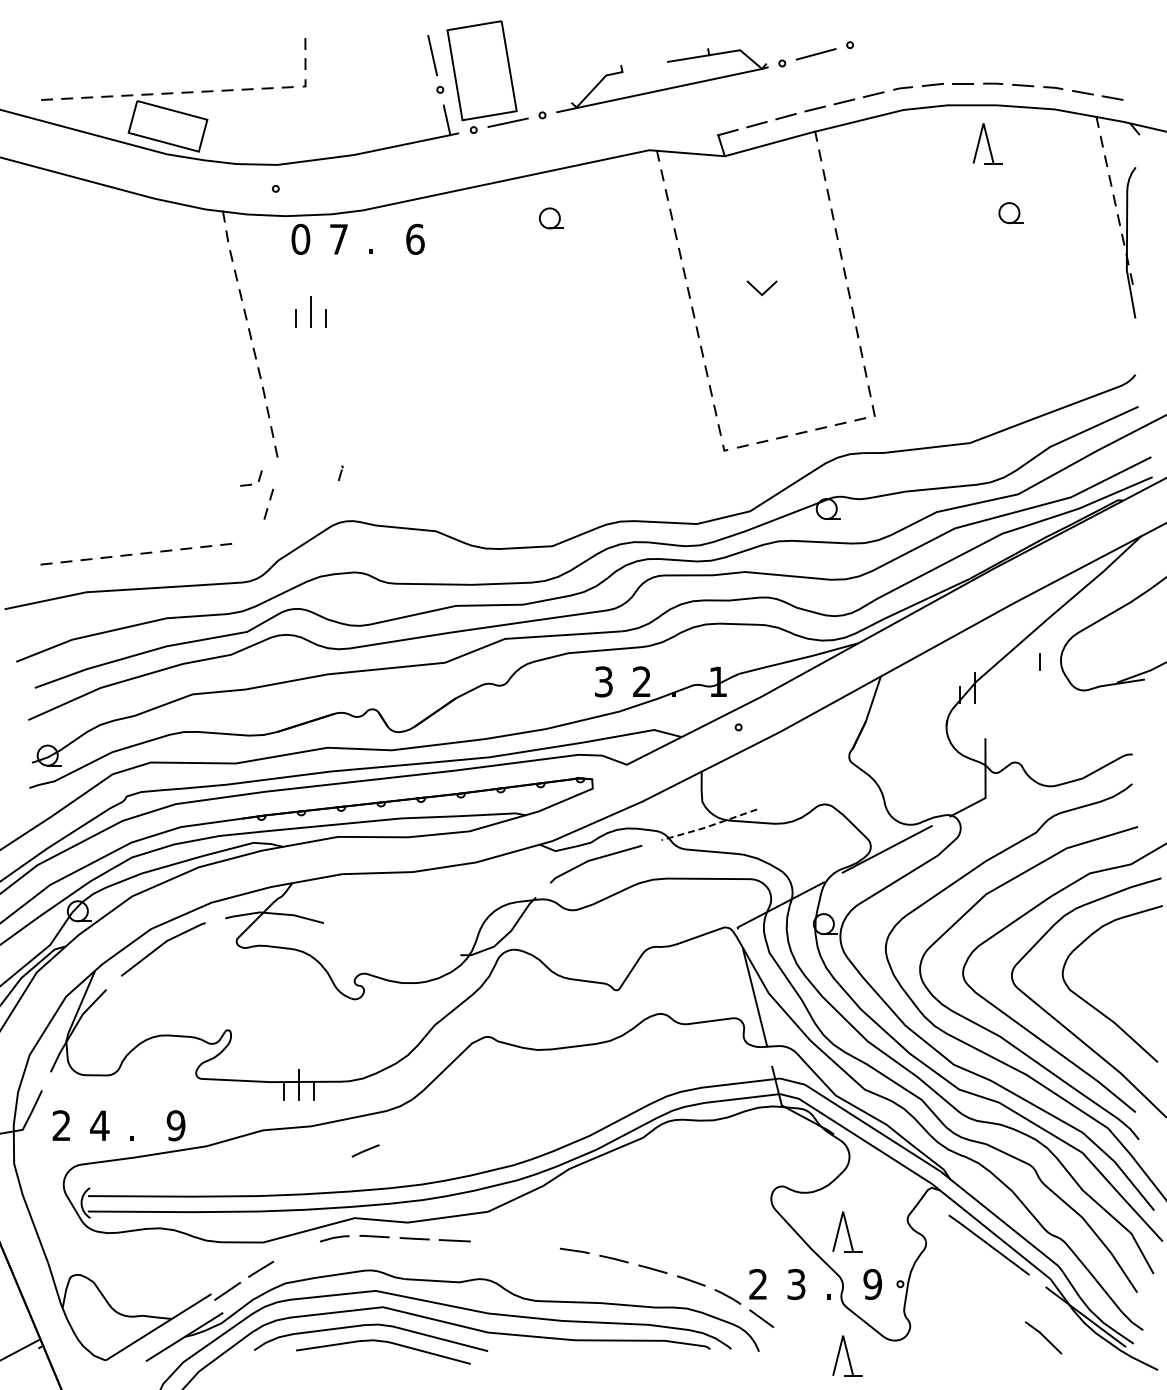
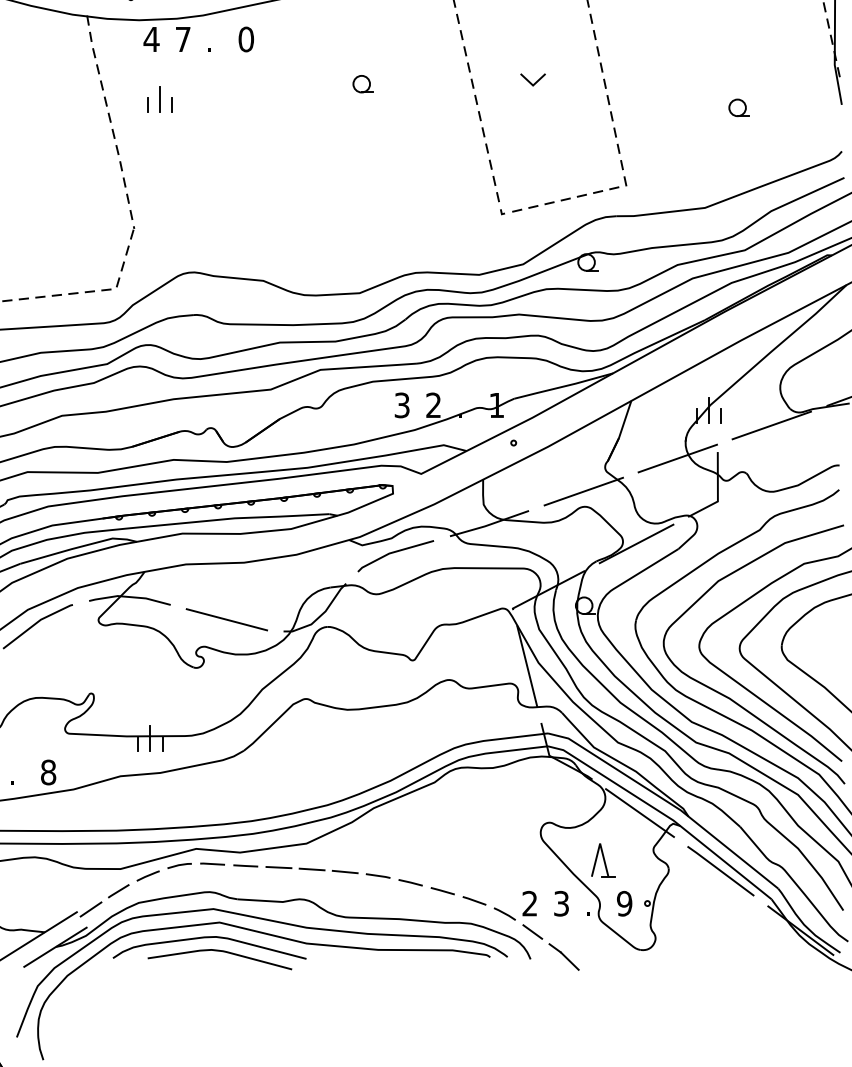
part: (1010, 212) -> (738, 107), moved
part: (551, 218) -> (363, 84), moved
text: (300, 238) -> (151, 38), 0 -> 4
text: (415, 238) -> (246, 38), 6 -> 0
line: (340, 473) -> (132, 233), moved
part: (251, 478) -> (110, 284), moved
line: (1039, 661) -> (721, 415), moved
line: (1050, 705) -> (771, 424), added
line: (936, 745) -> (677, 458), added
line: (823, 785) -> (583, 491), added
line: (708, 826) -> (488, 525), dashed -> solid
line: (391, 940) -> (226, 619), added
text: (175, 1125) -> (47, 772), 9 -> 8
line: (365, 1150) -> (148, 875), moved
line: (891, 1174) -> (640, 812), added
line: (494, 1243) -> (311, 869), added
line: (534, 1245) -> (344, 871), added
part: (1043, 1337) -> (564, 956), moved
part: (847, 1355) -> (603, 962), removed

